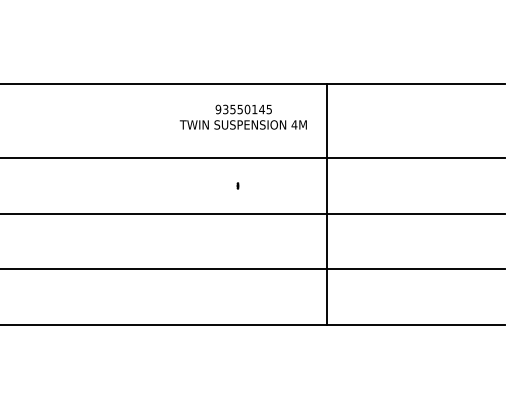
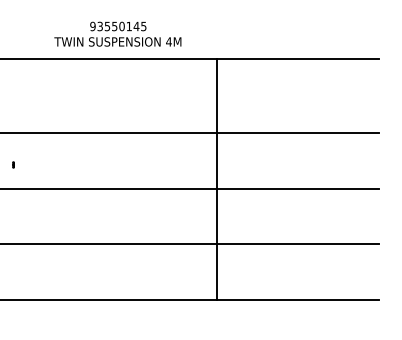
text: (242, 116) -> (117, 33), moved
part: (237, 185) -> (13, 164), moved
line: (326, 204) -> (217, 179), moved

